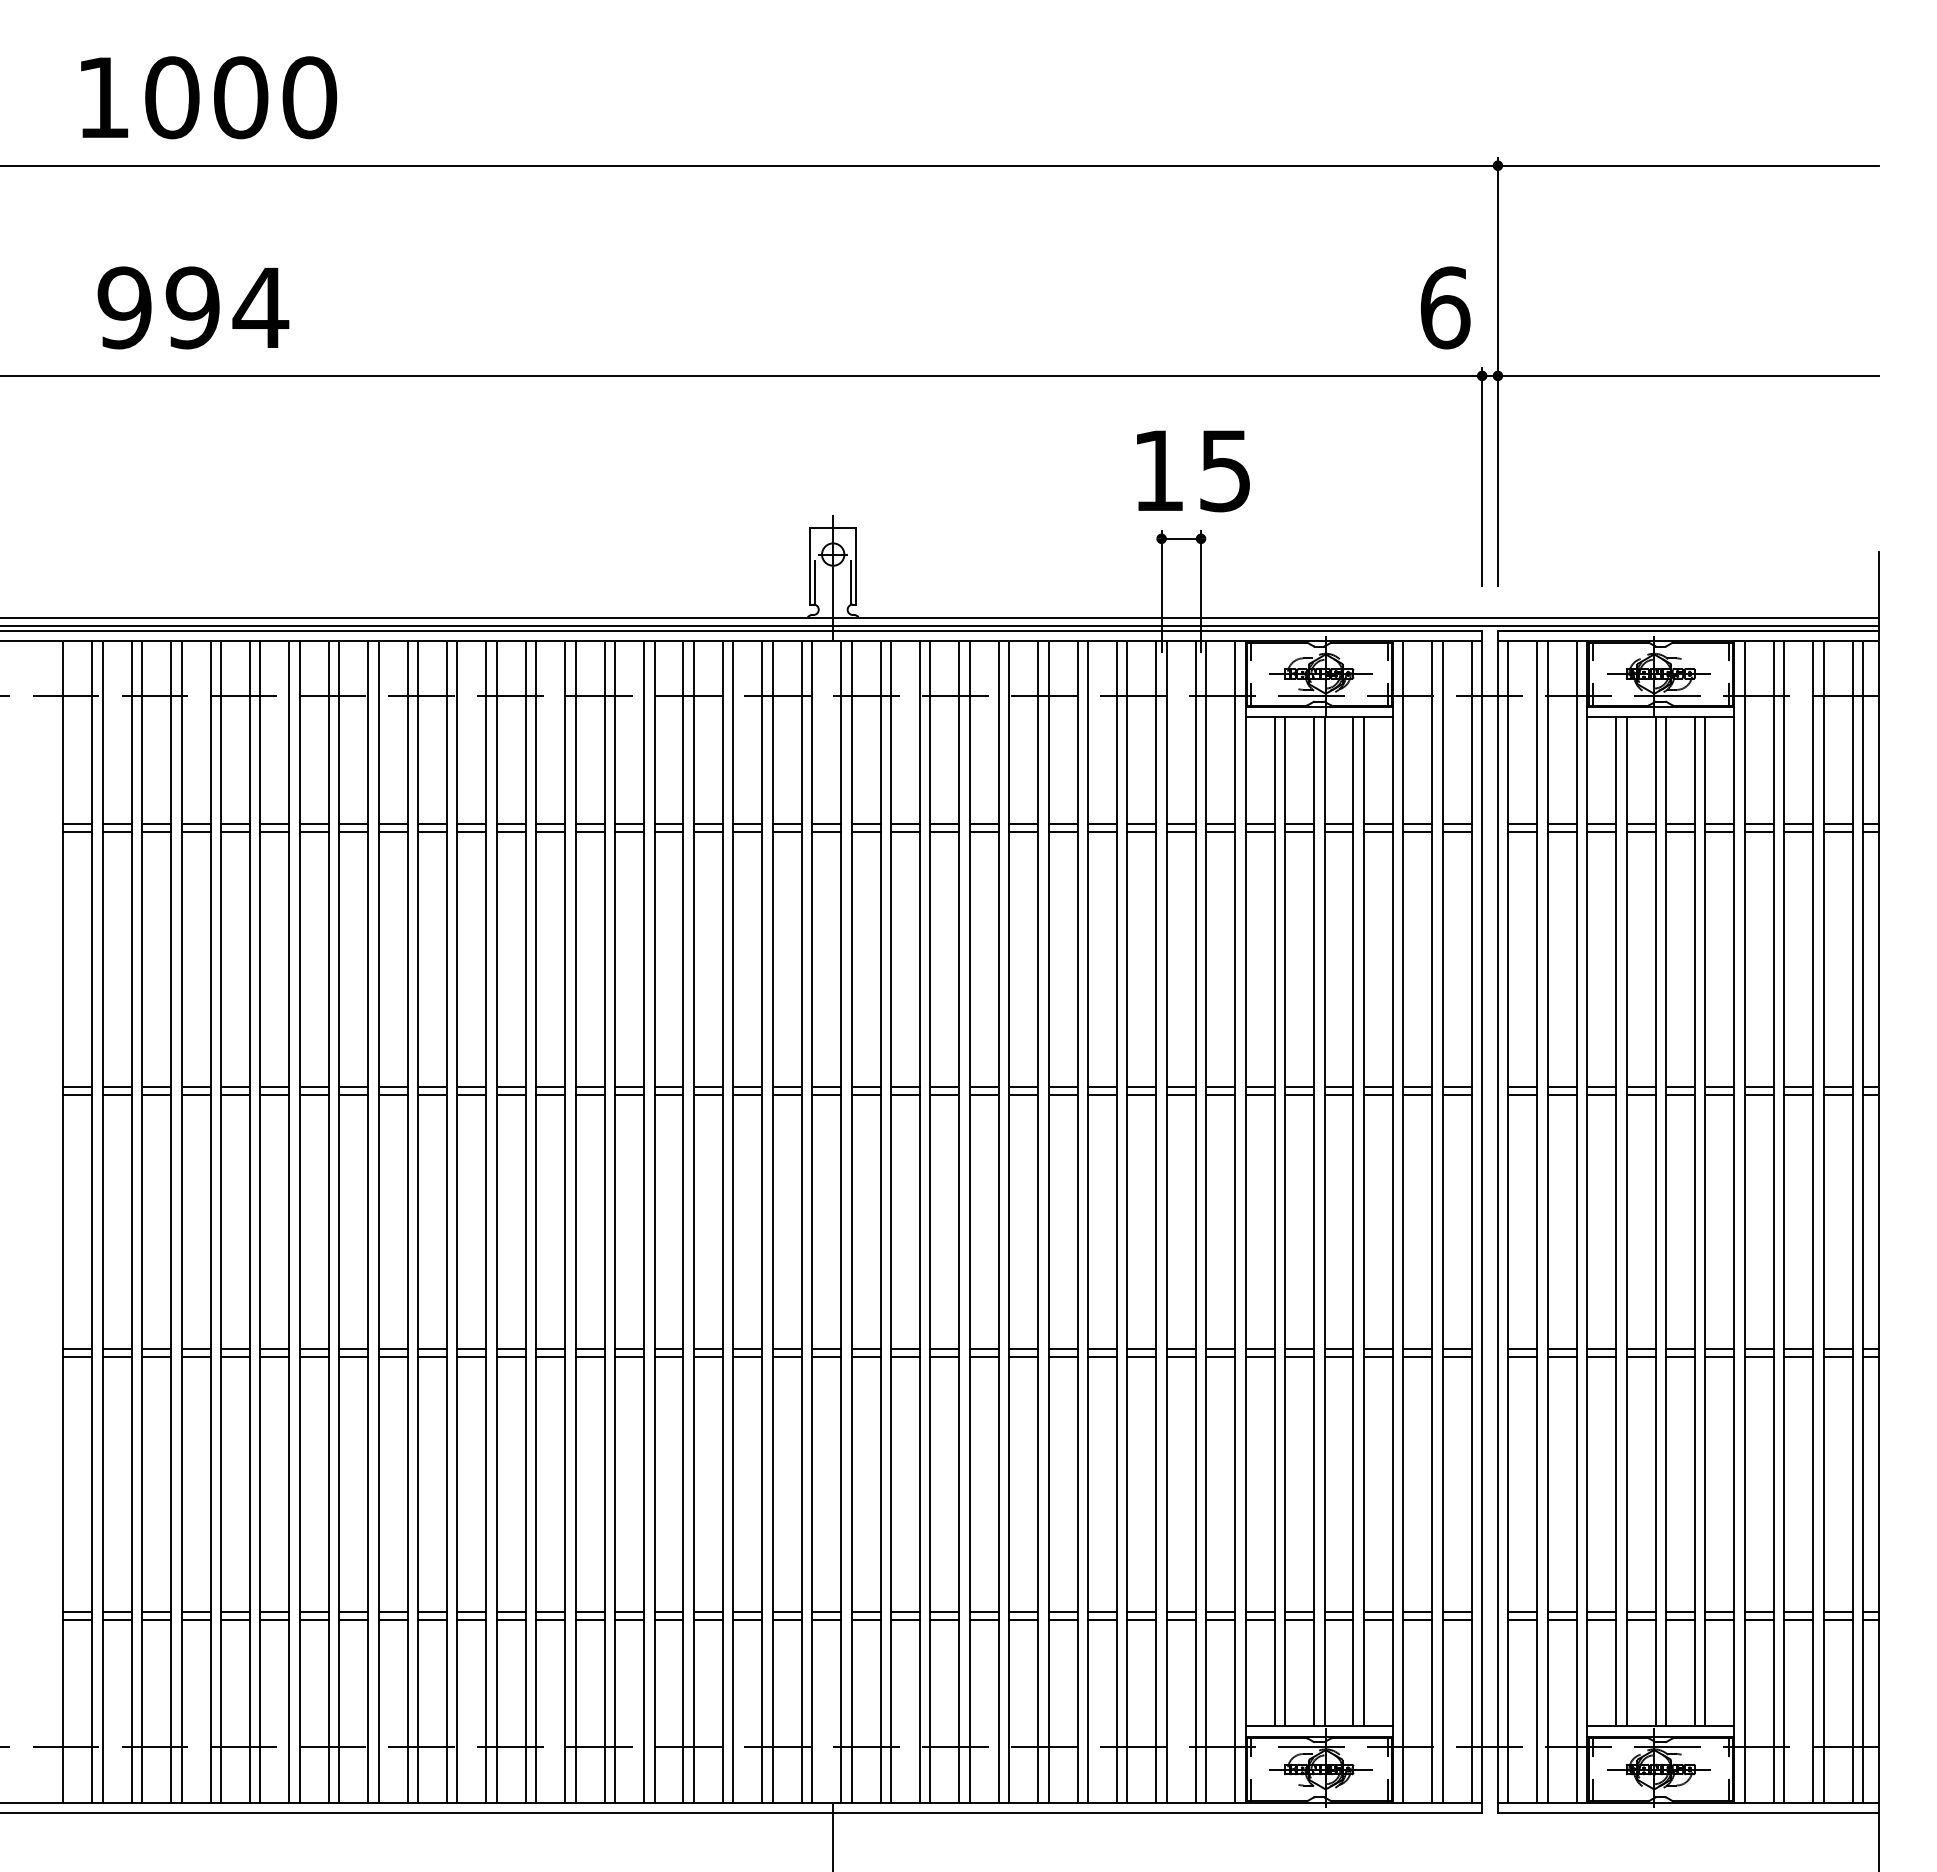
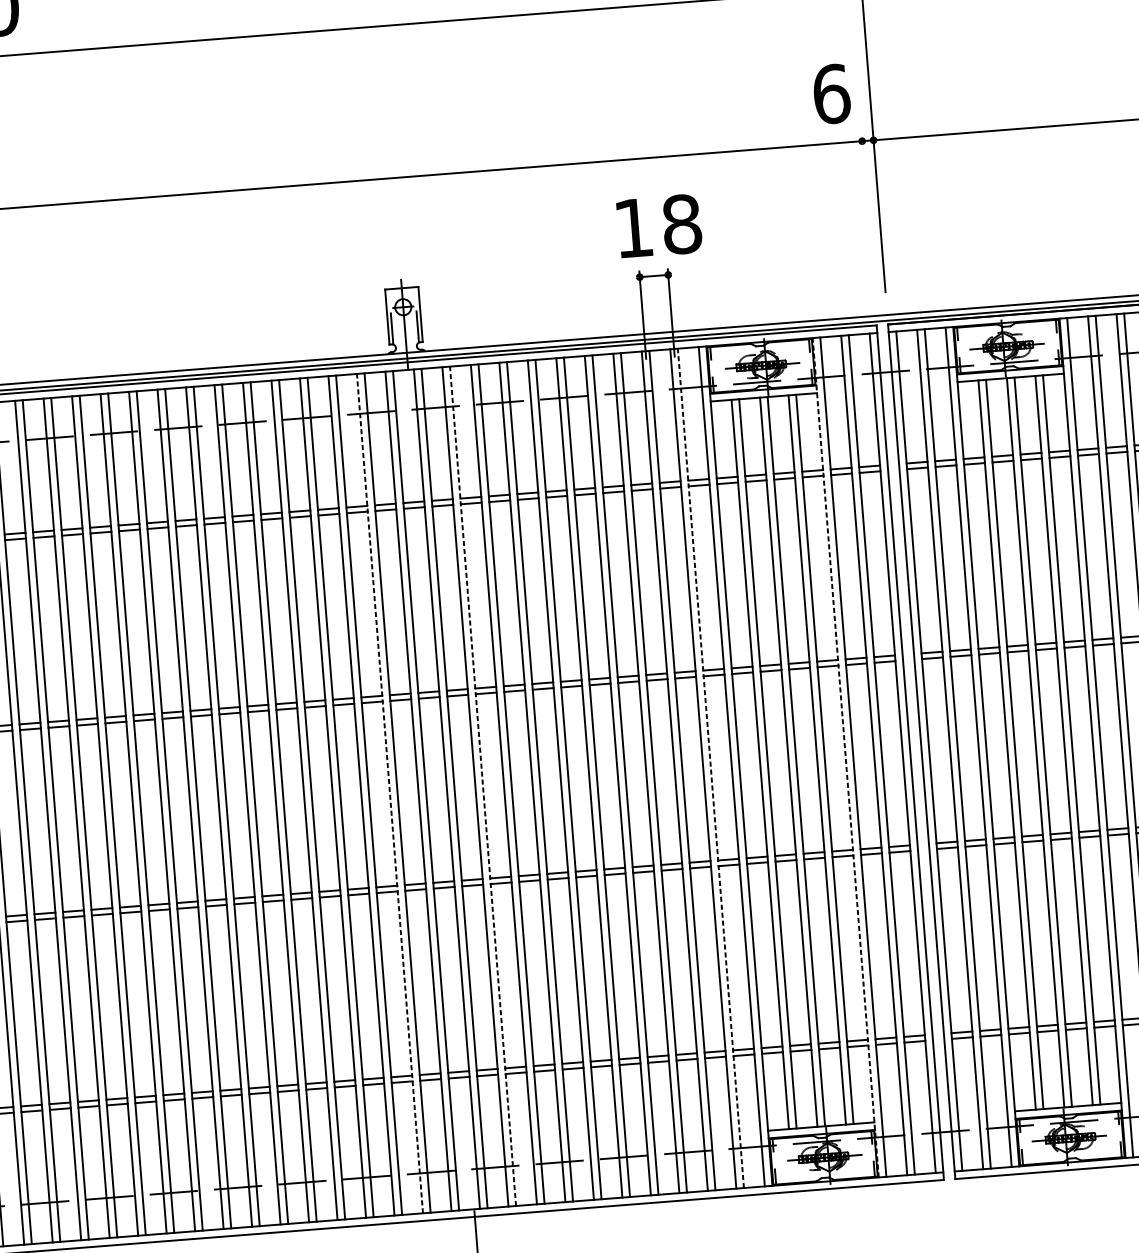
text: (1225, 470) -> (682, 224), 15 -> 18
line: (1482, 477) -> (868, 214), removed
line: (762, 1221) -> (390, 793), solid -> dashed
line: (891, 1221) -> (483, 785), solid -> dashed
line: (1206, 1221) -> (711, 768), solid -> dashed
line: (1392, 1221) -> (845, 757), solid -> dashed

